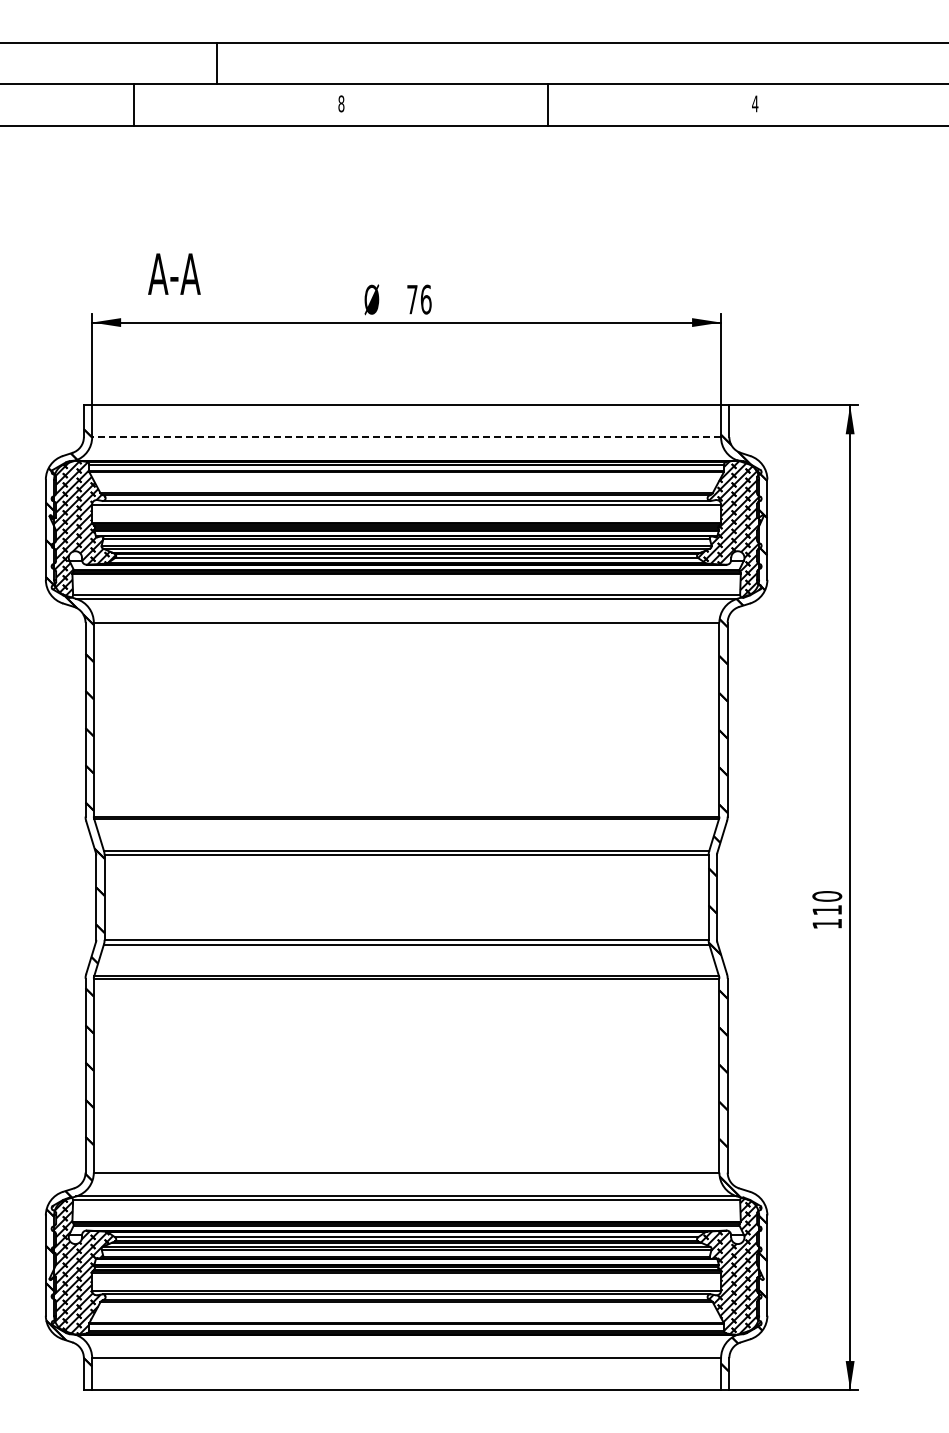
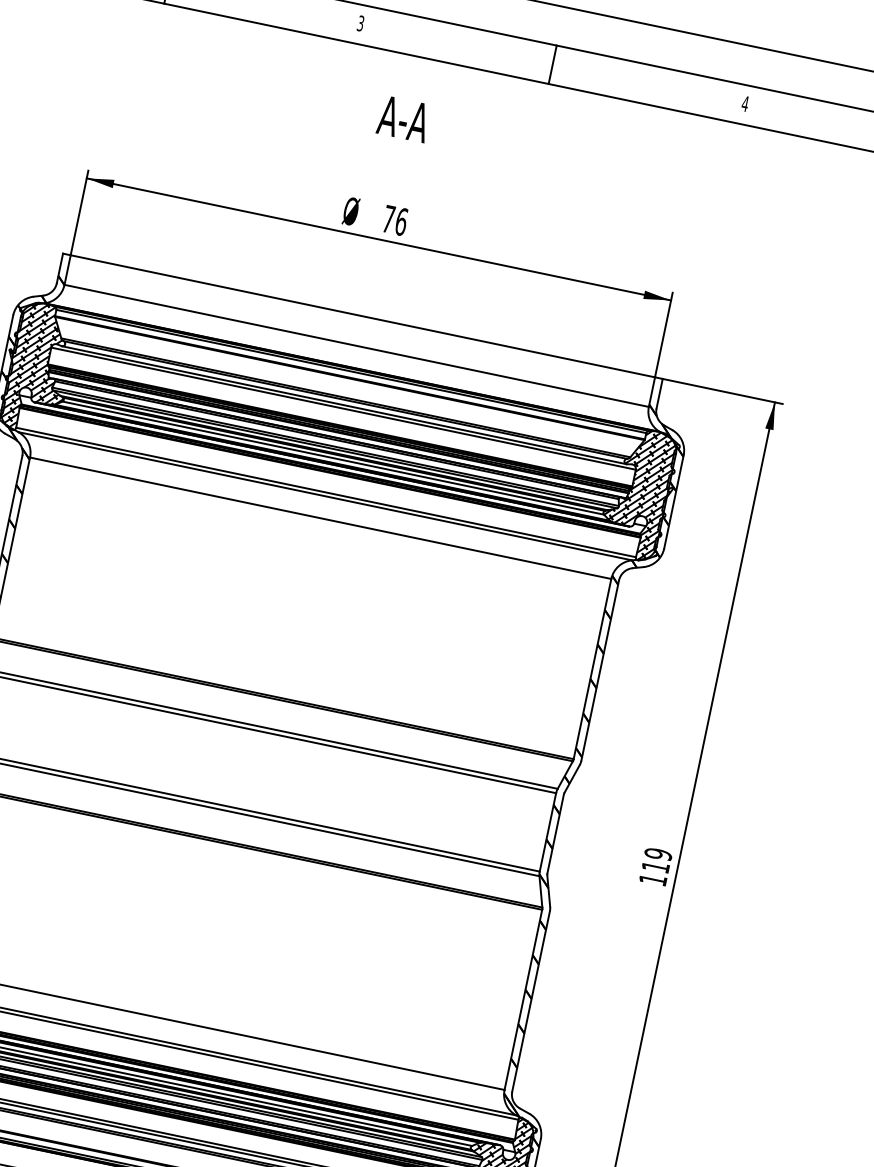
text: (341, 103) -> (360, 23), 8 -> 3
text: (174, 273) -> (404, 118), moved
line: (406, 437) -> (356, 346), dashed -> solid
text: (827, 896) -> (658, 854), 110 -> 119

